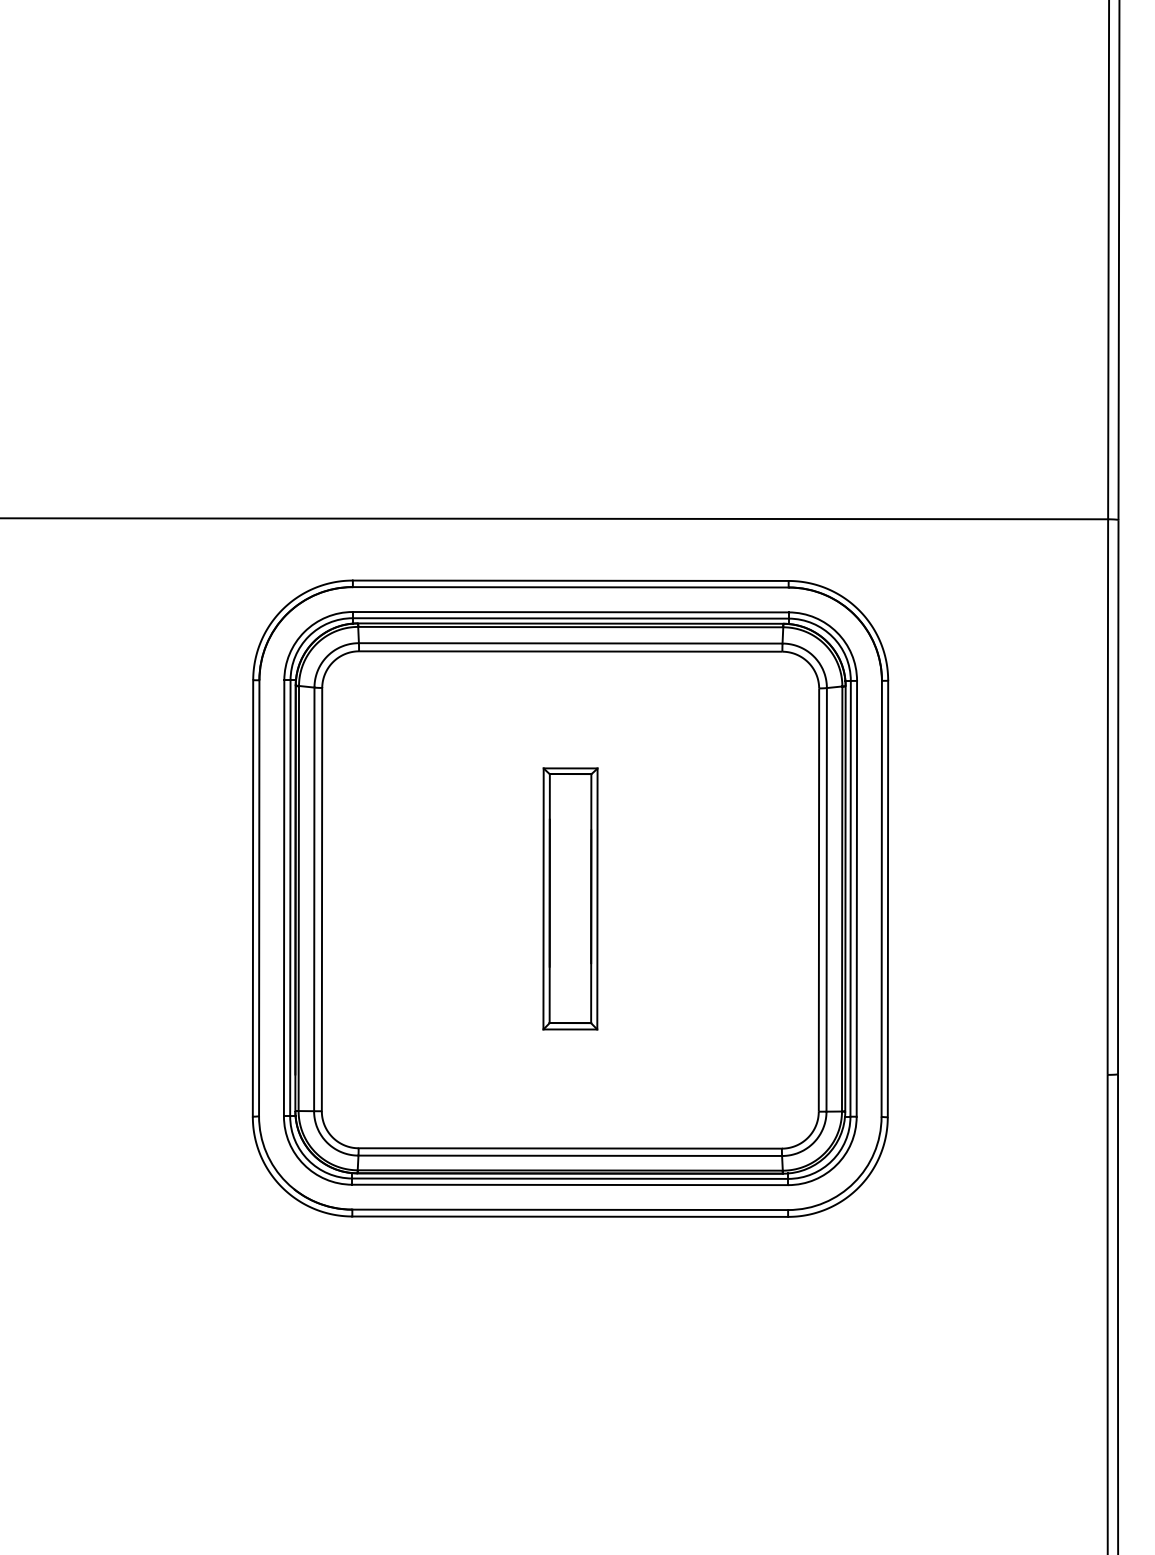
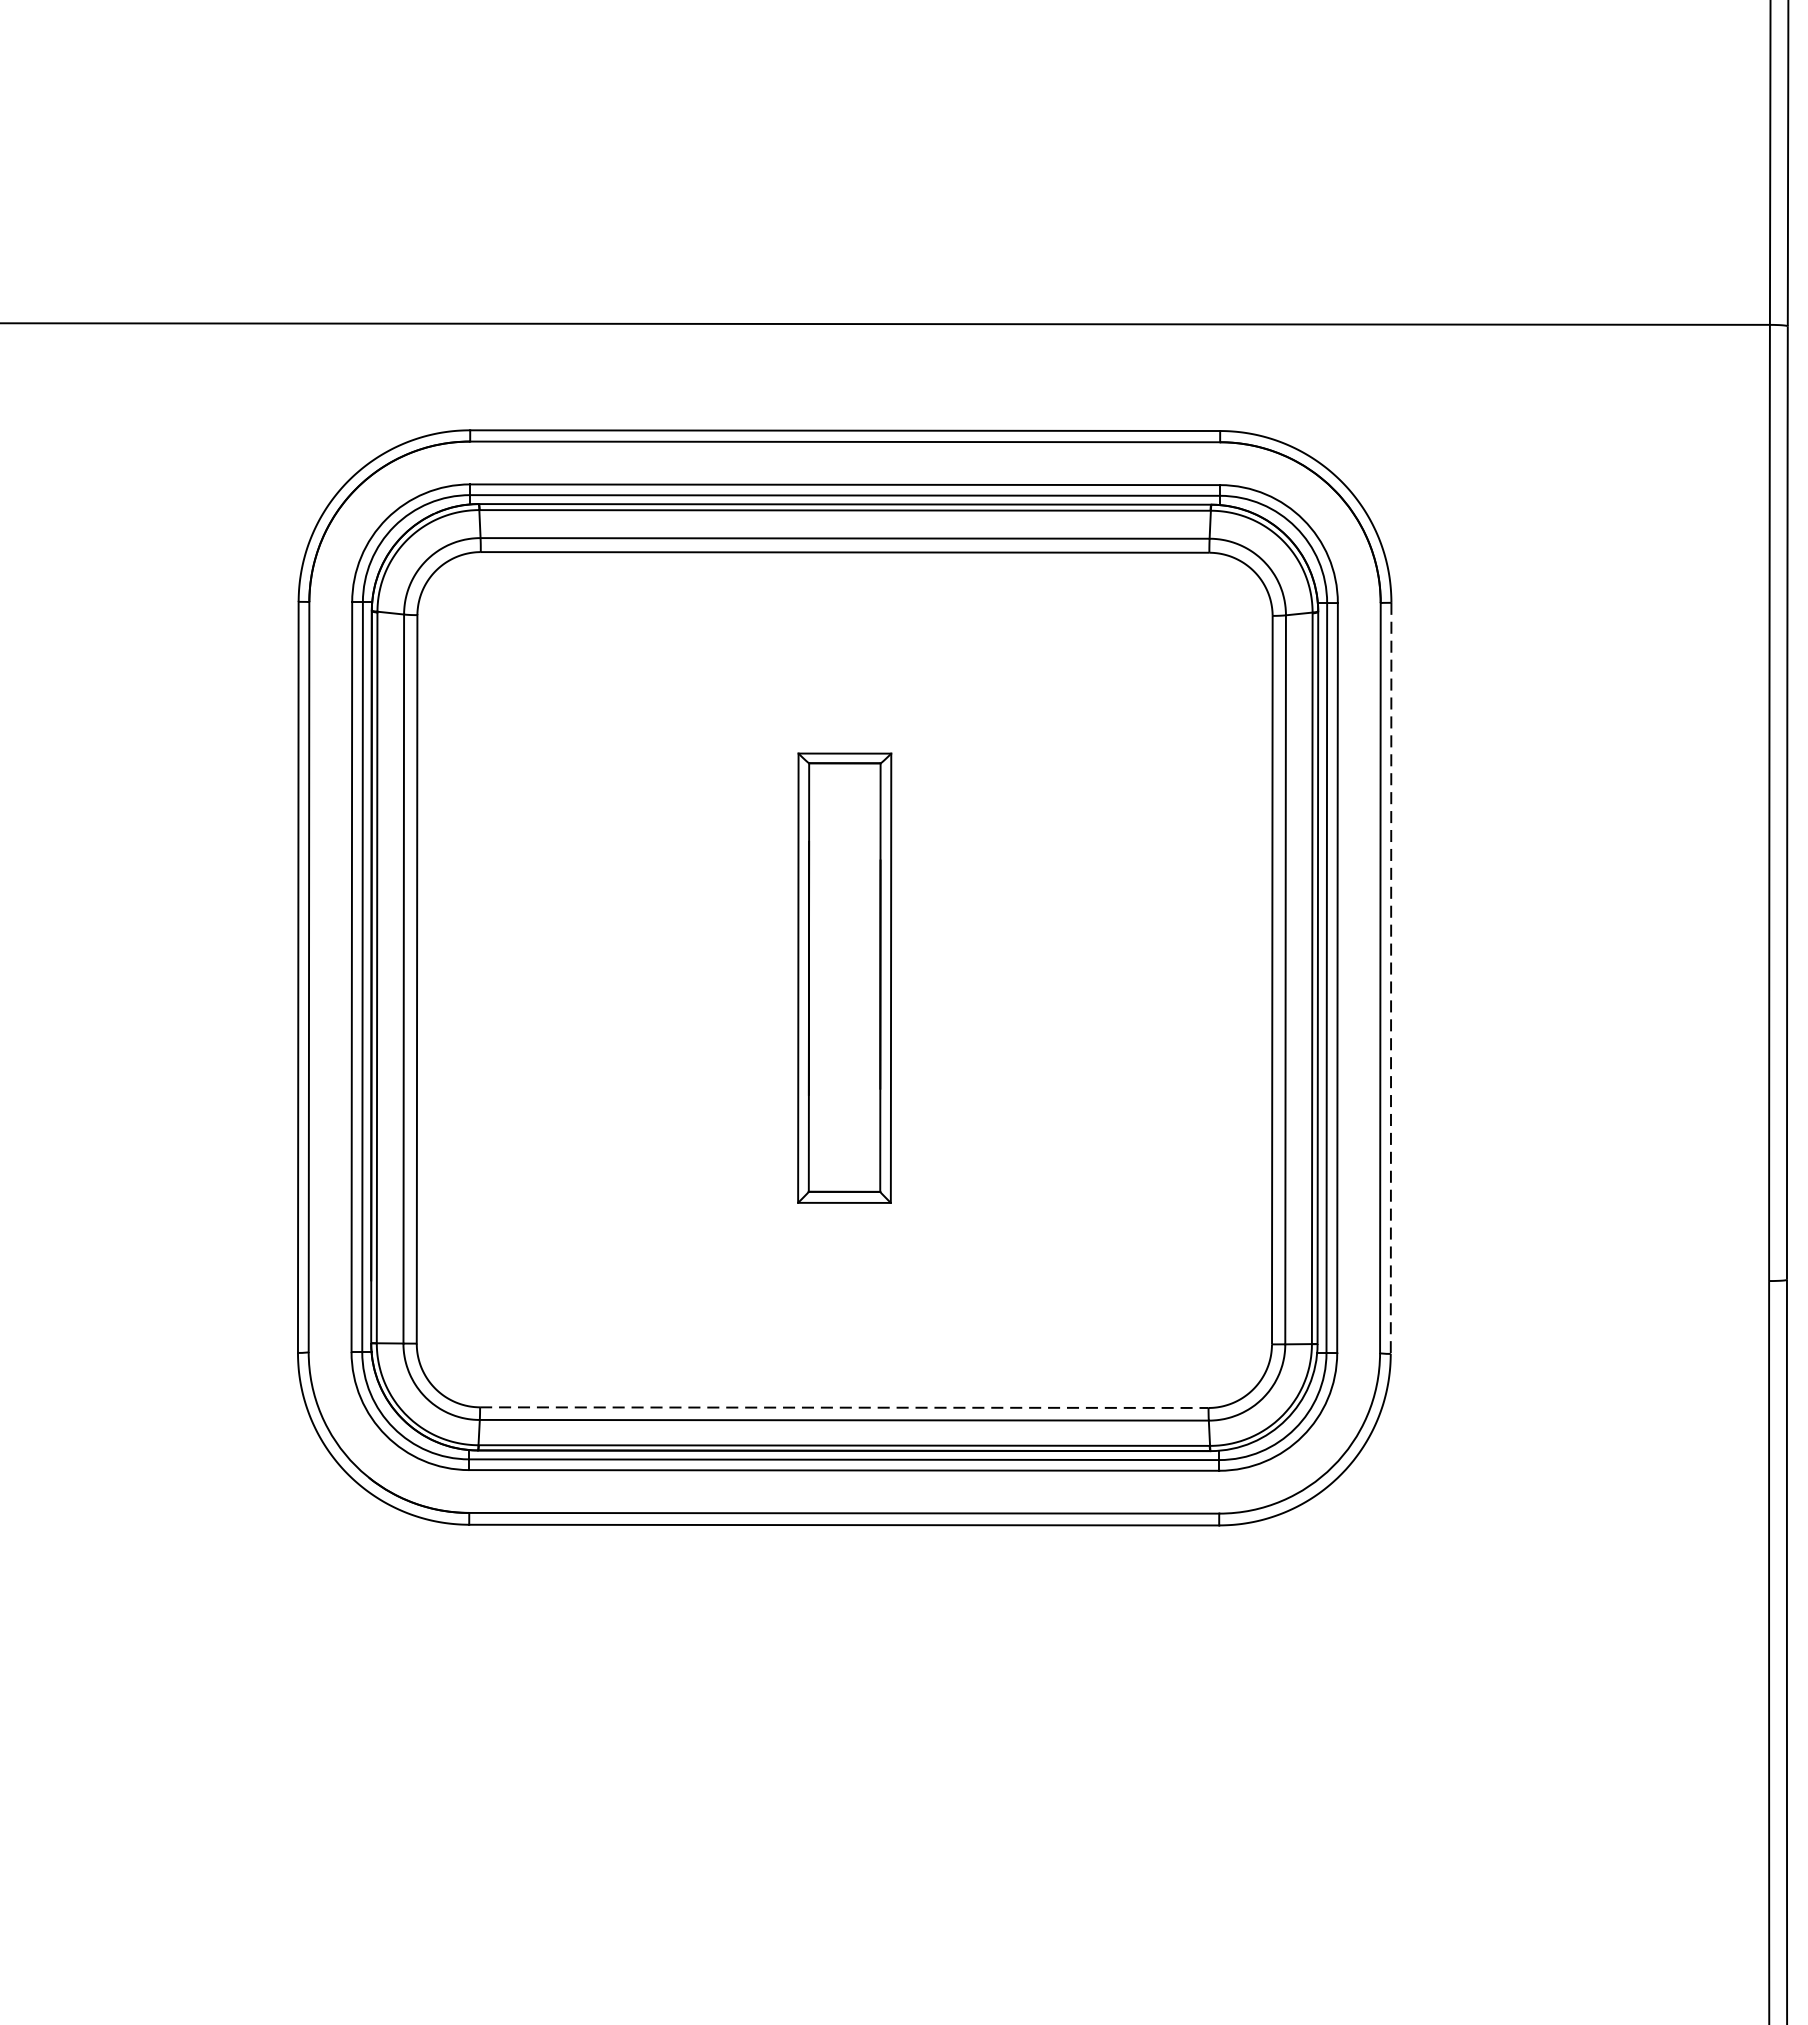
line: (887, 899) -> (1390, 979), solid -> dashed
line: (570, 1148) -> (844, 1407), solid -> dashed

